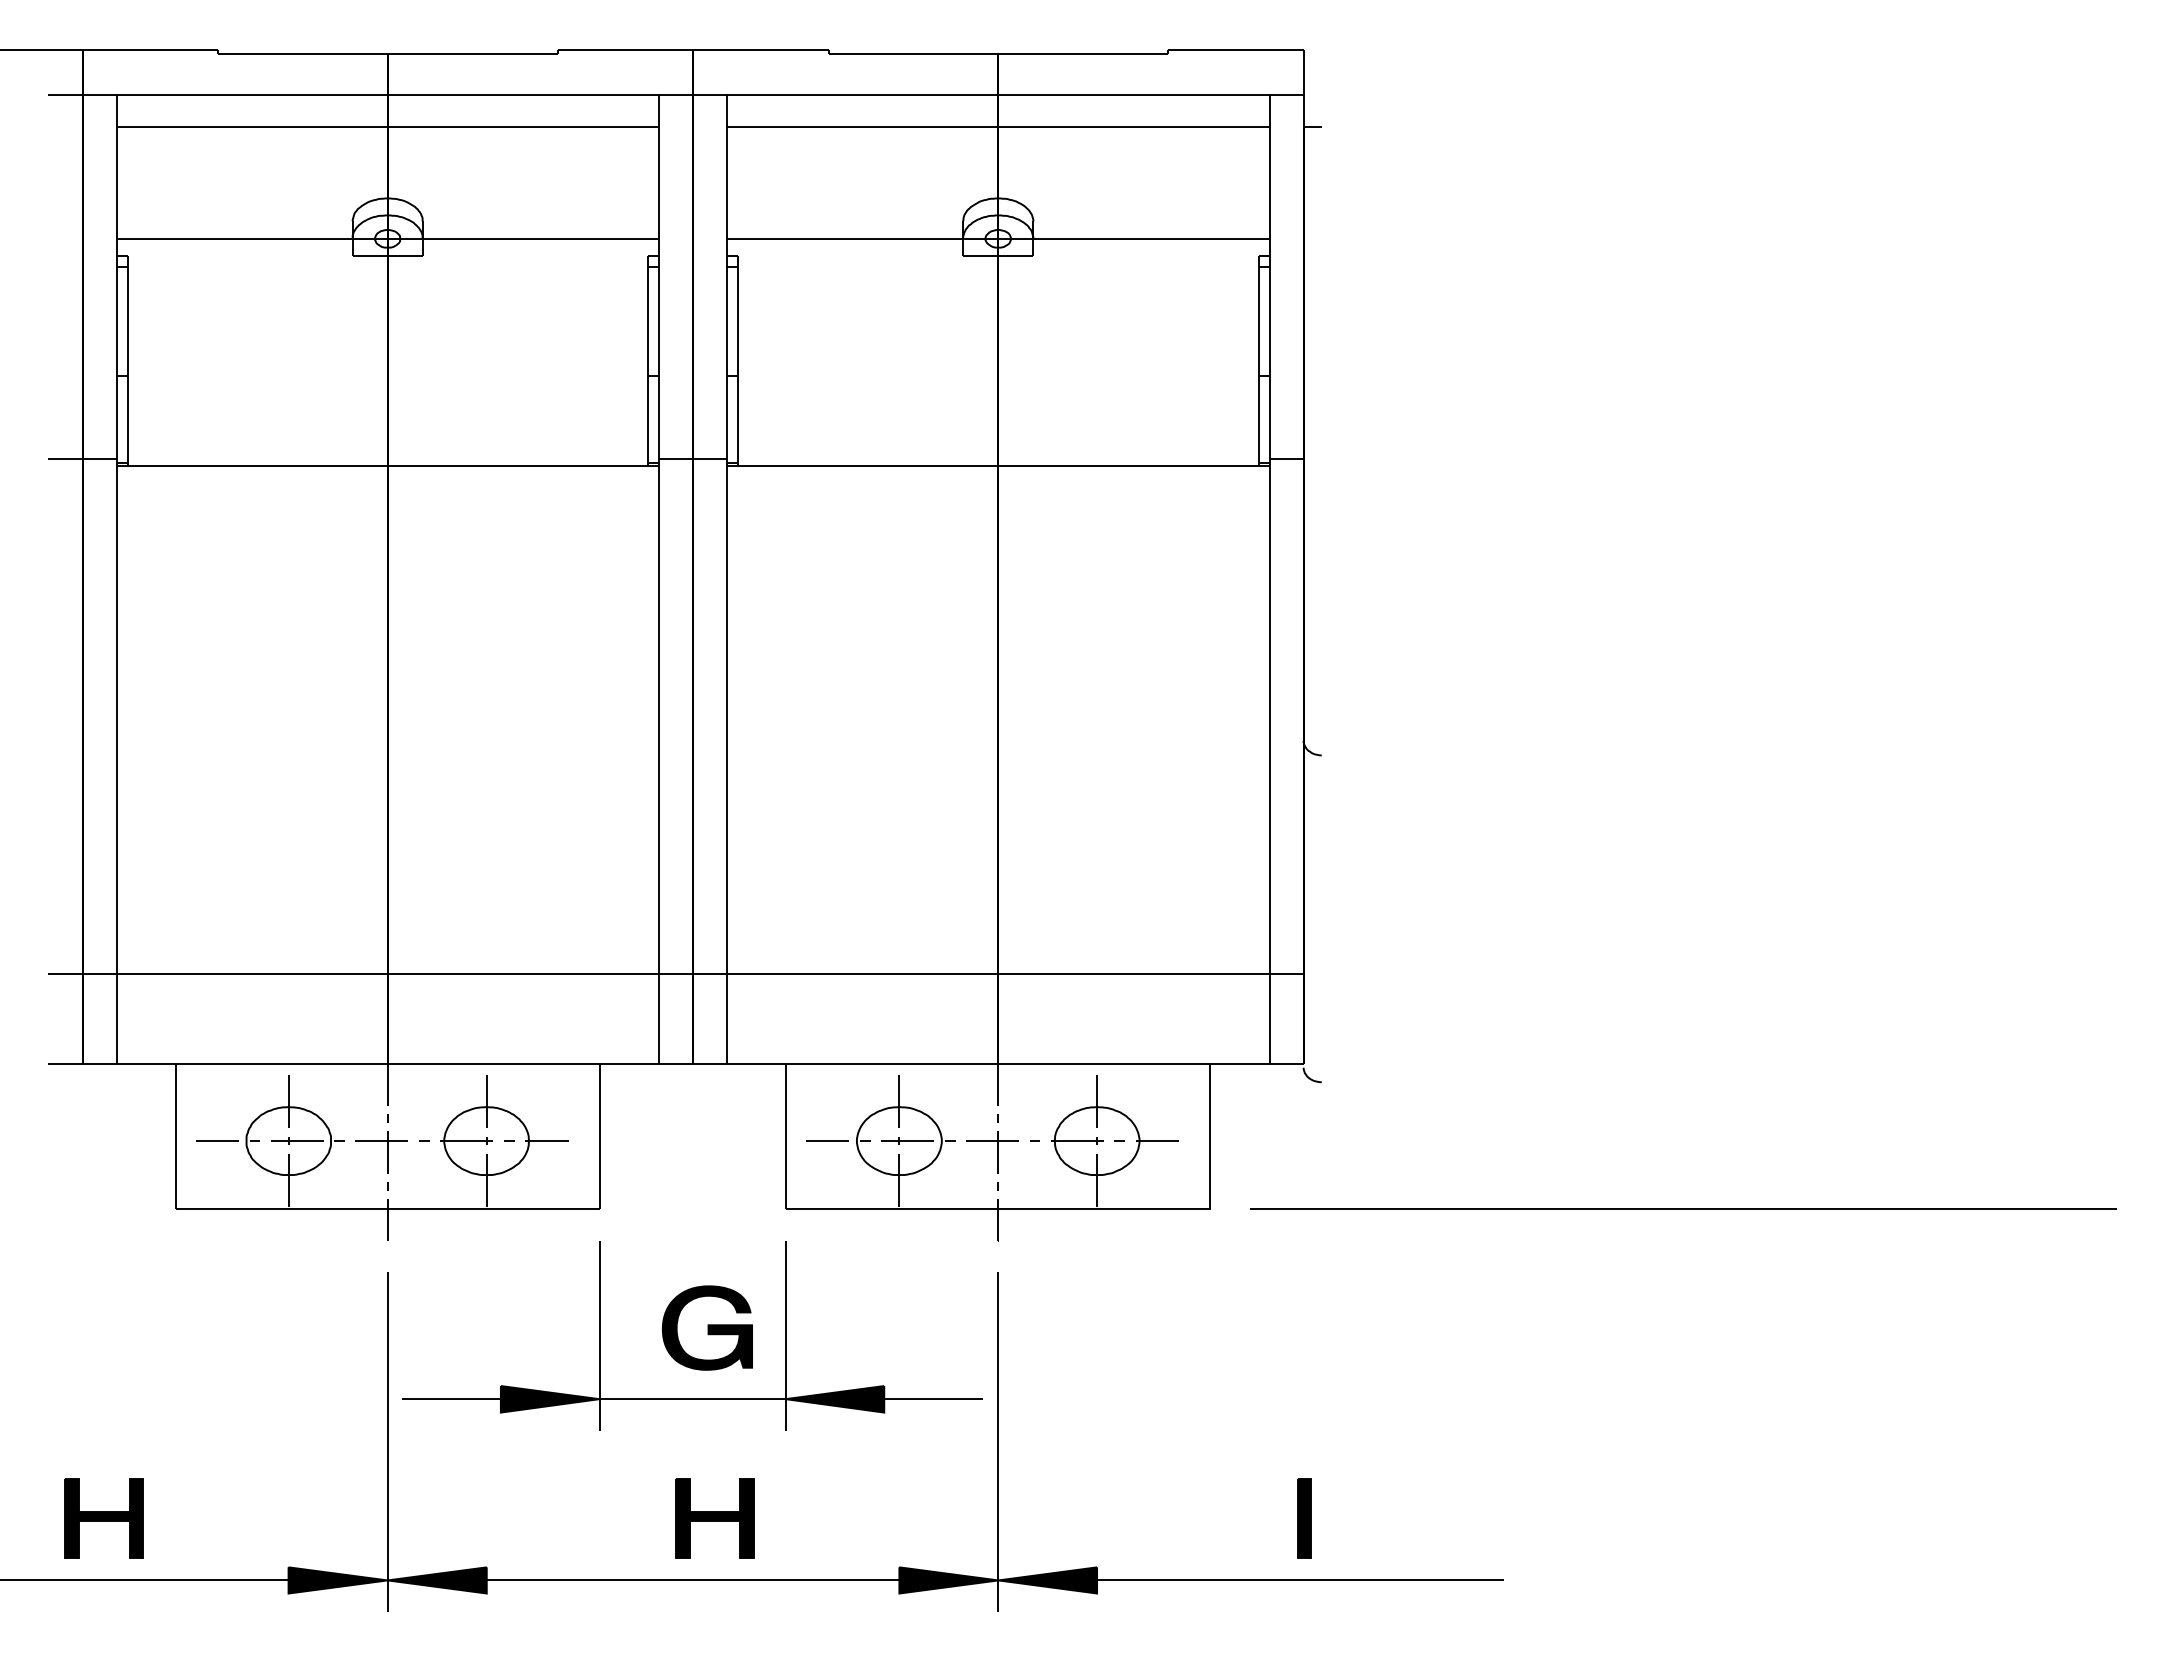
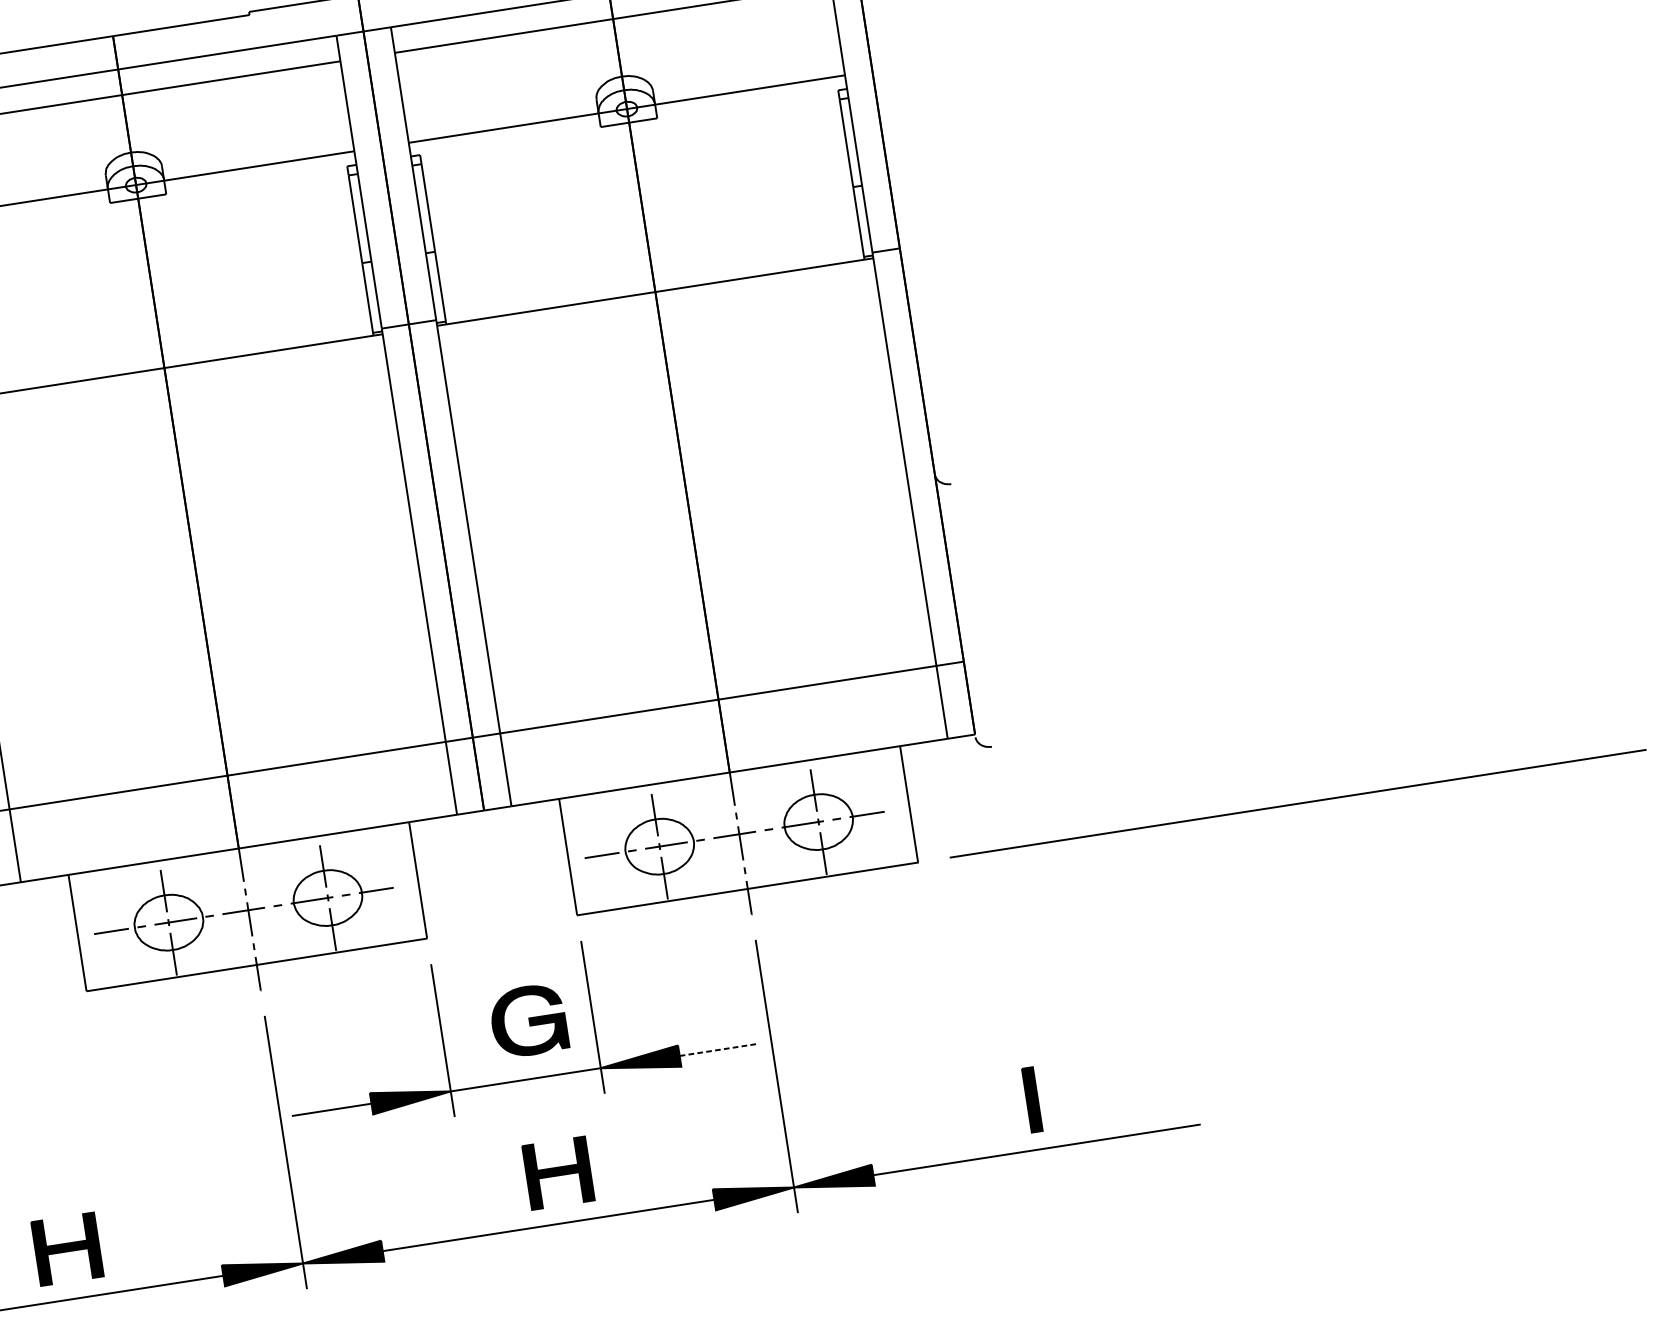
line: (933, 1399) -> (719, 1050), solid -> dashed

